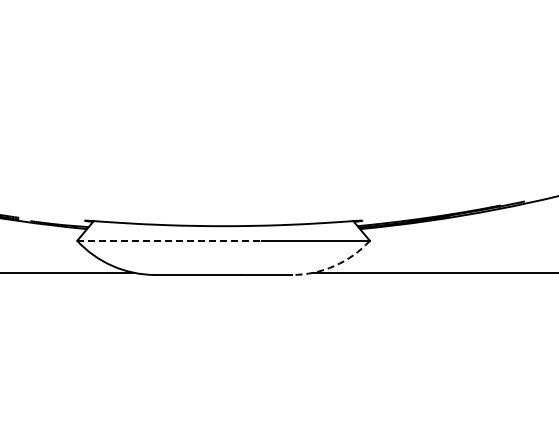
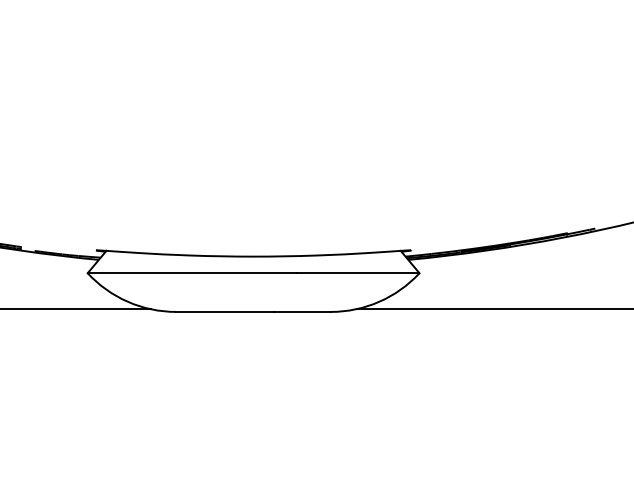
line: (170, 240) -> (193, 272), dashed -> solid
arc: (334, 266) -> (379, 302), dashed -> solid

